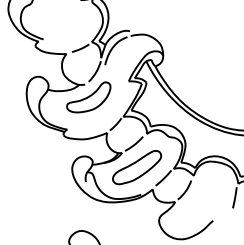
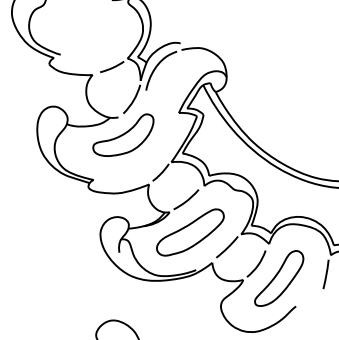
part: (200, 200) -> (278, 278), added

